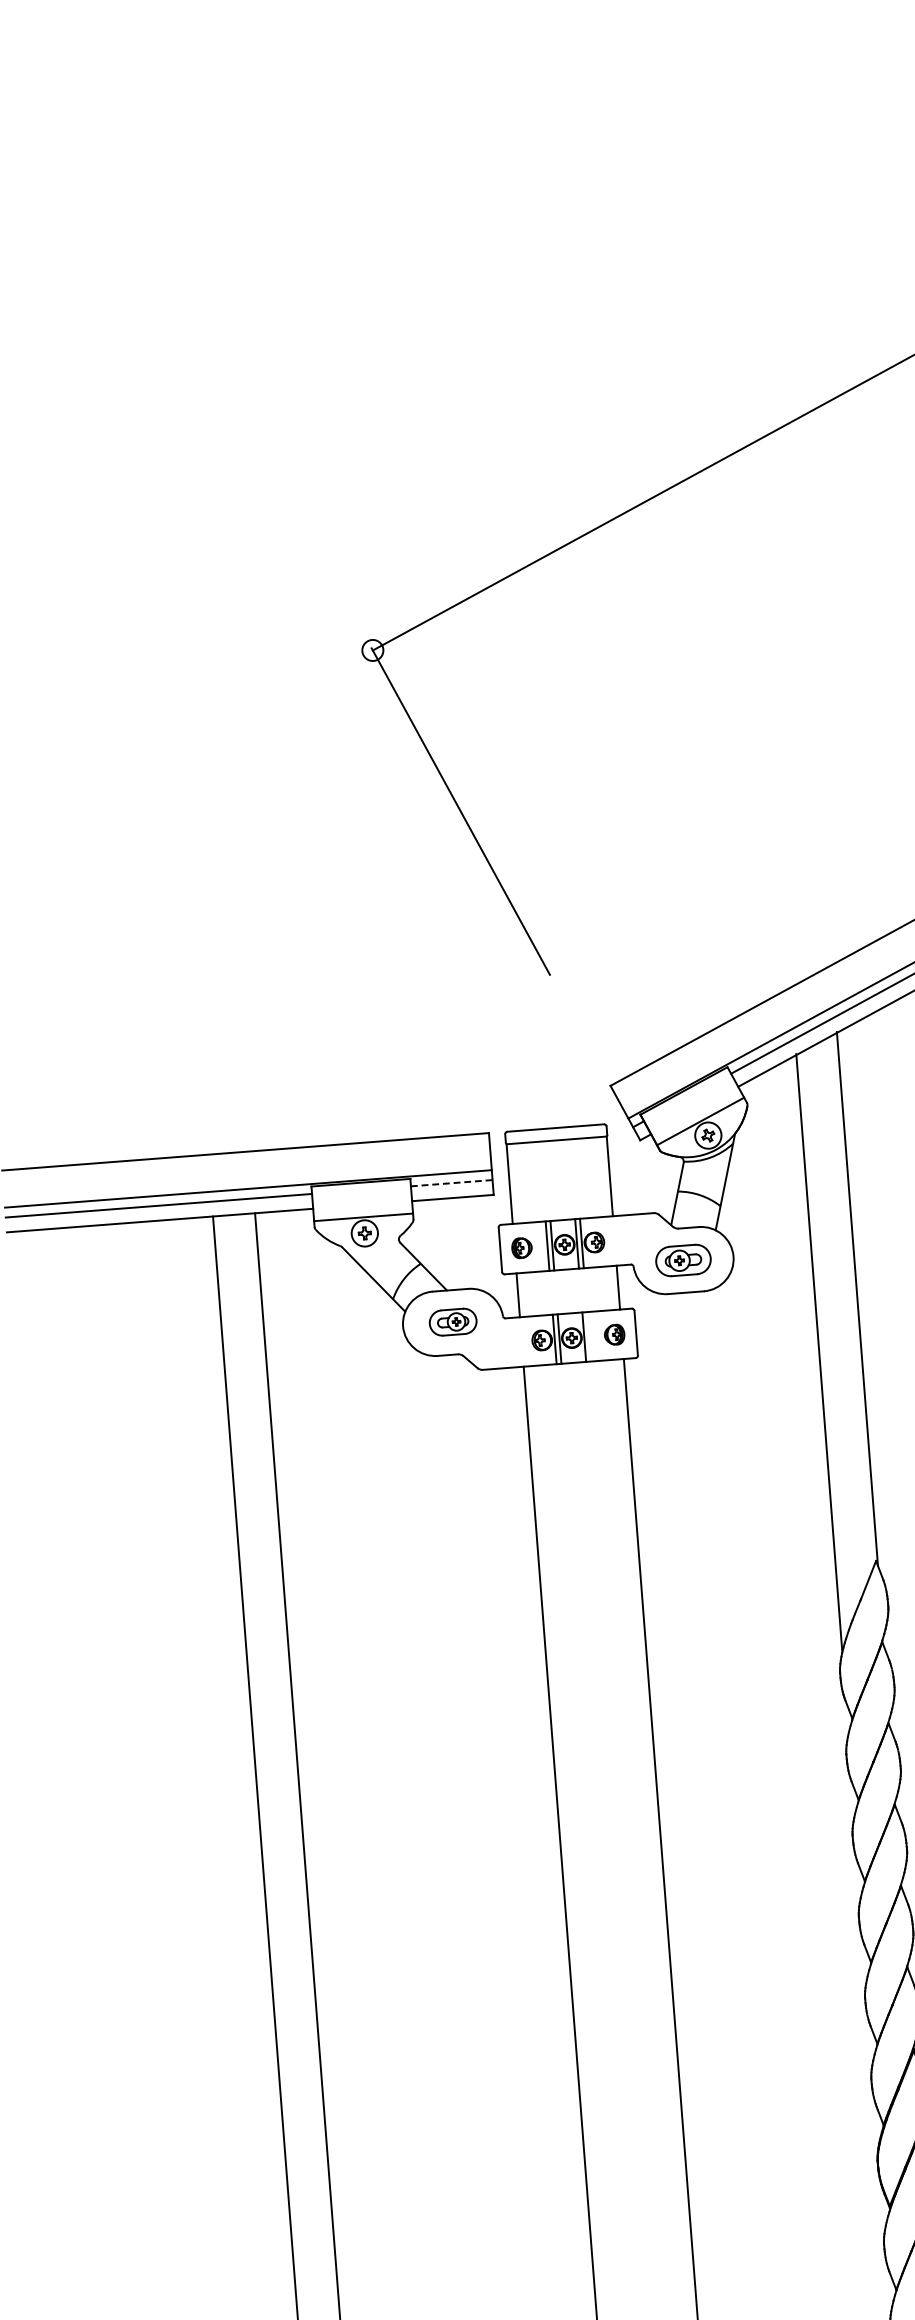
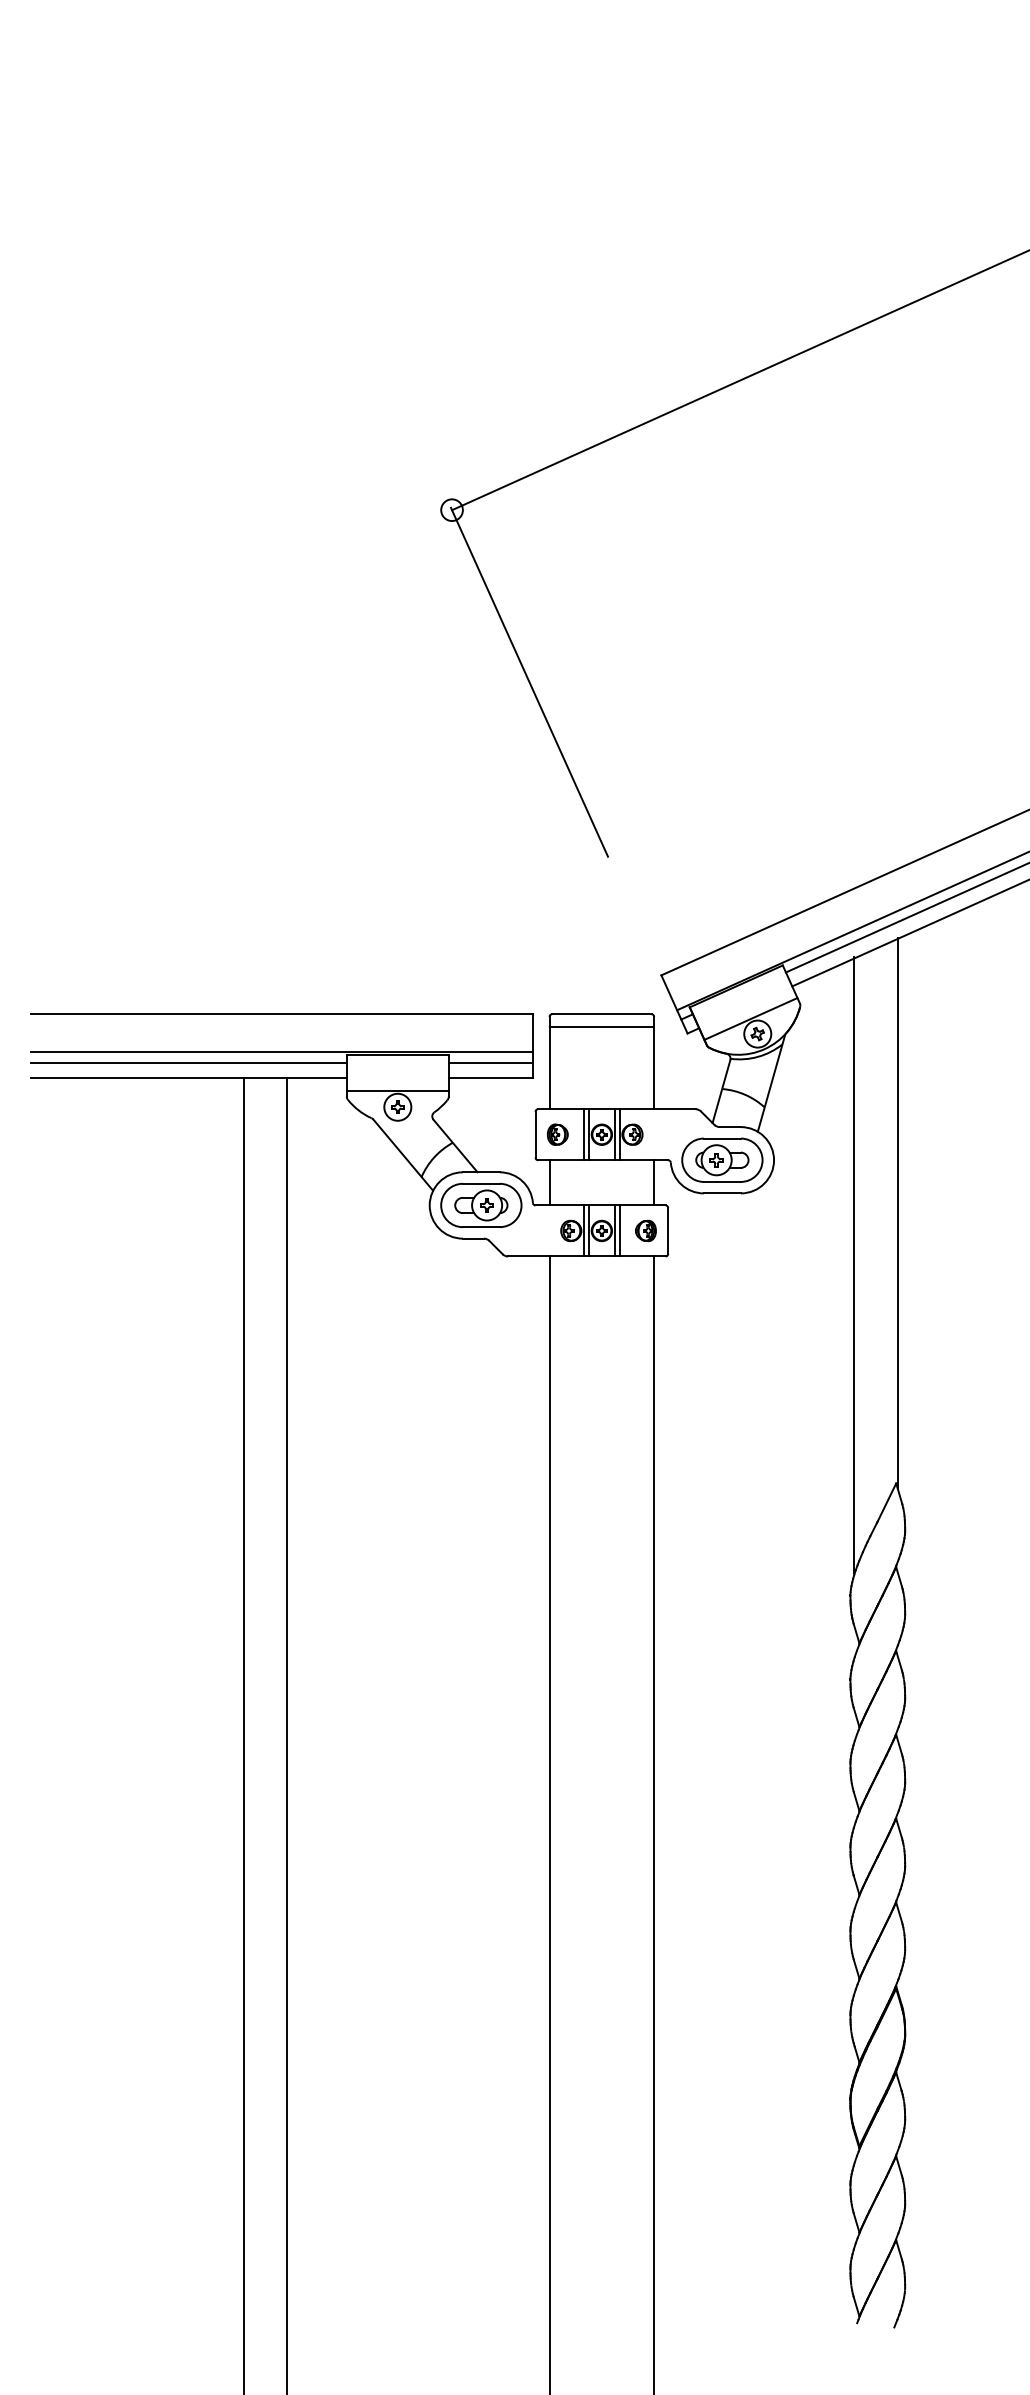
line: (452, 1183) -> (491, 1062), dashed -> solid
part: (683, 1259) -> (722, 1159), size x1.43
part: (453, 1321) -> (481, 1204), size x1.67
line: (588, 1336) -> (619, 1230), added

